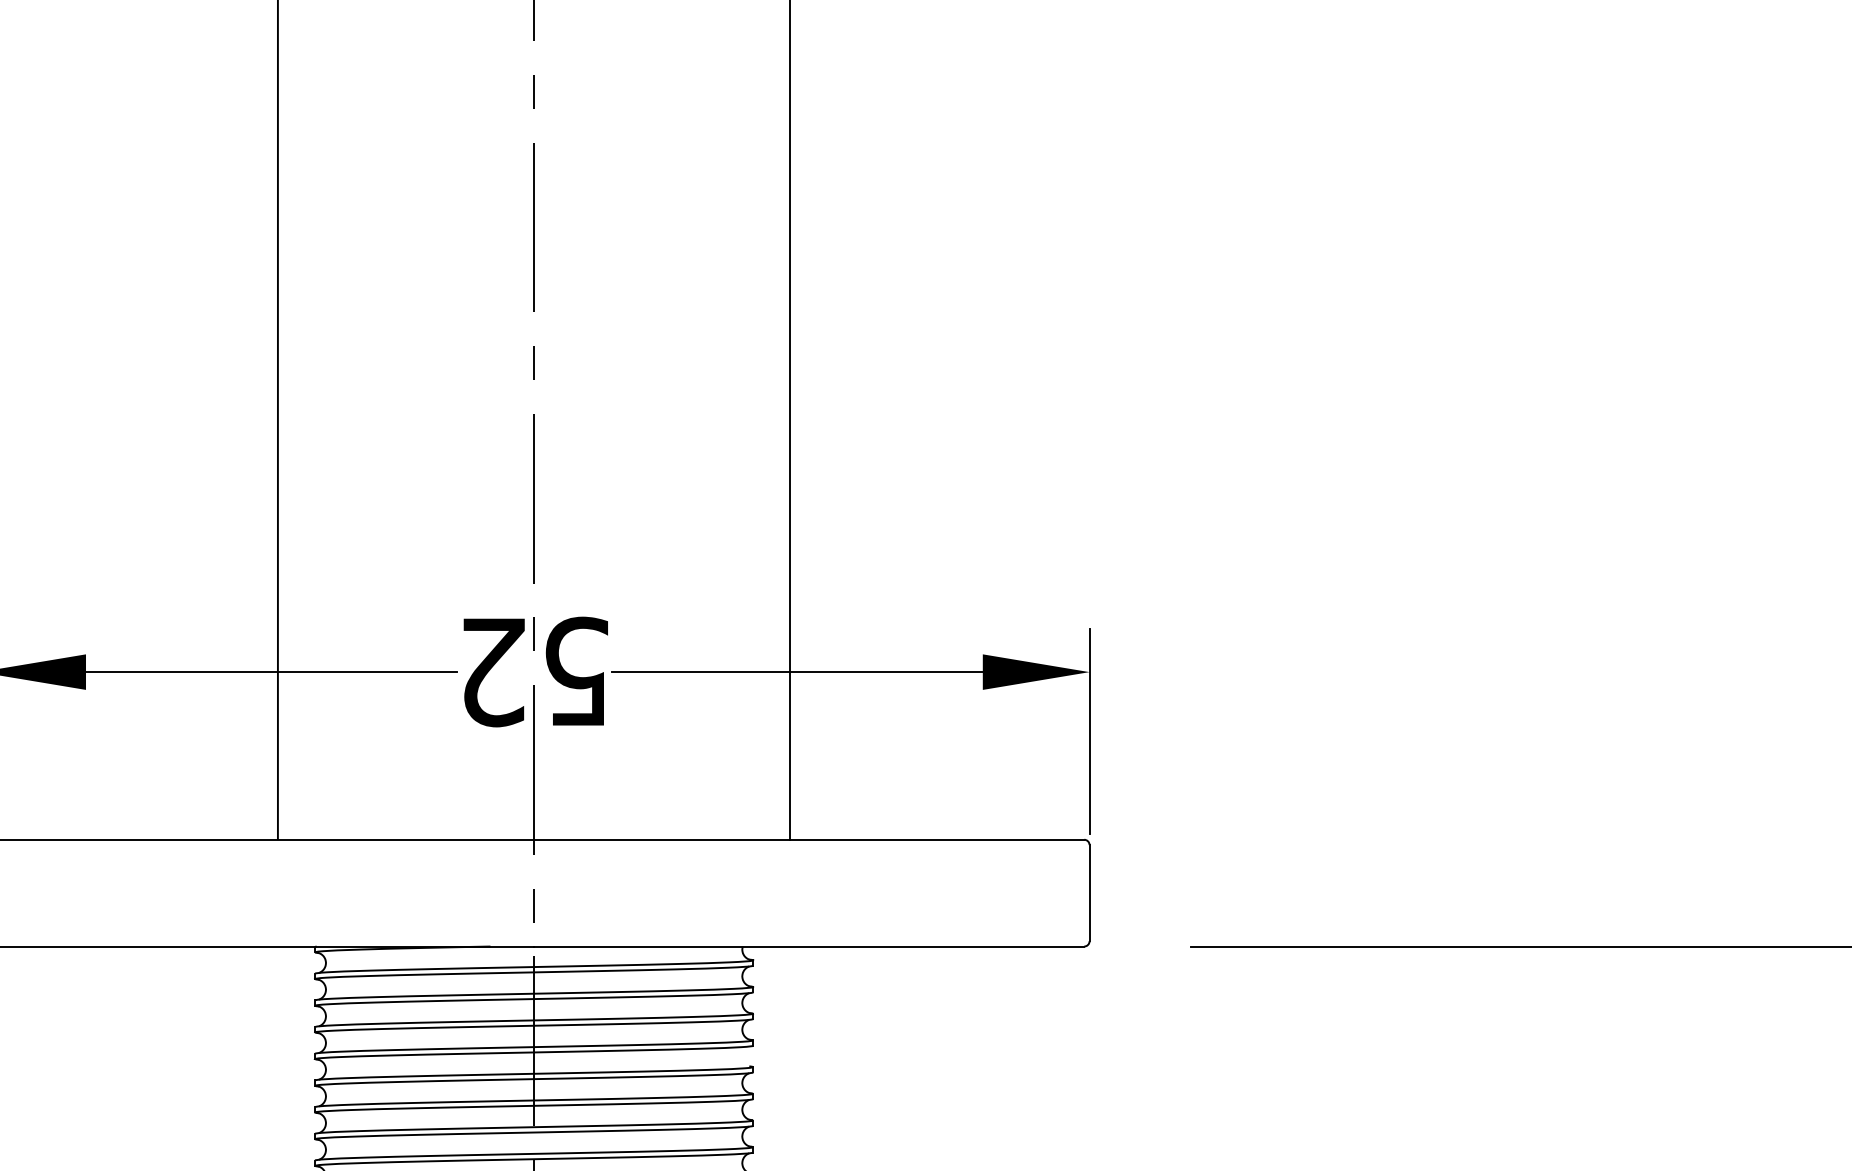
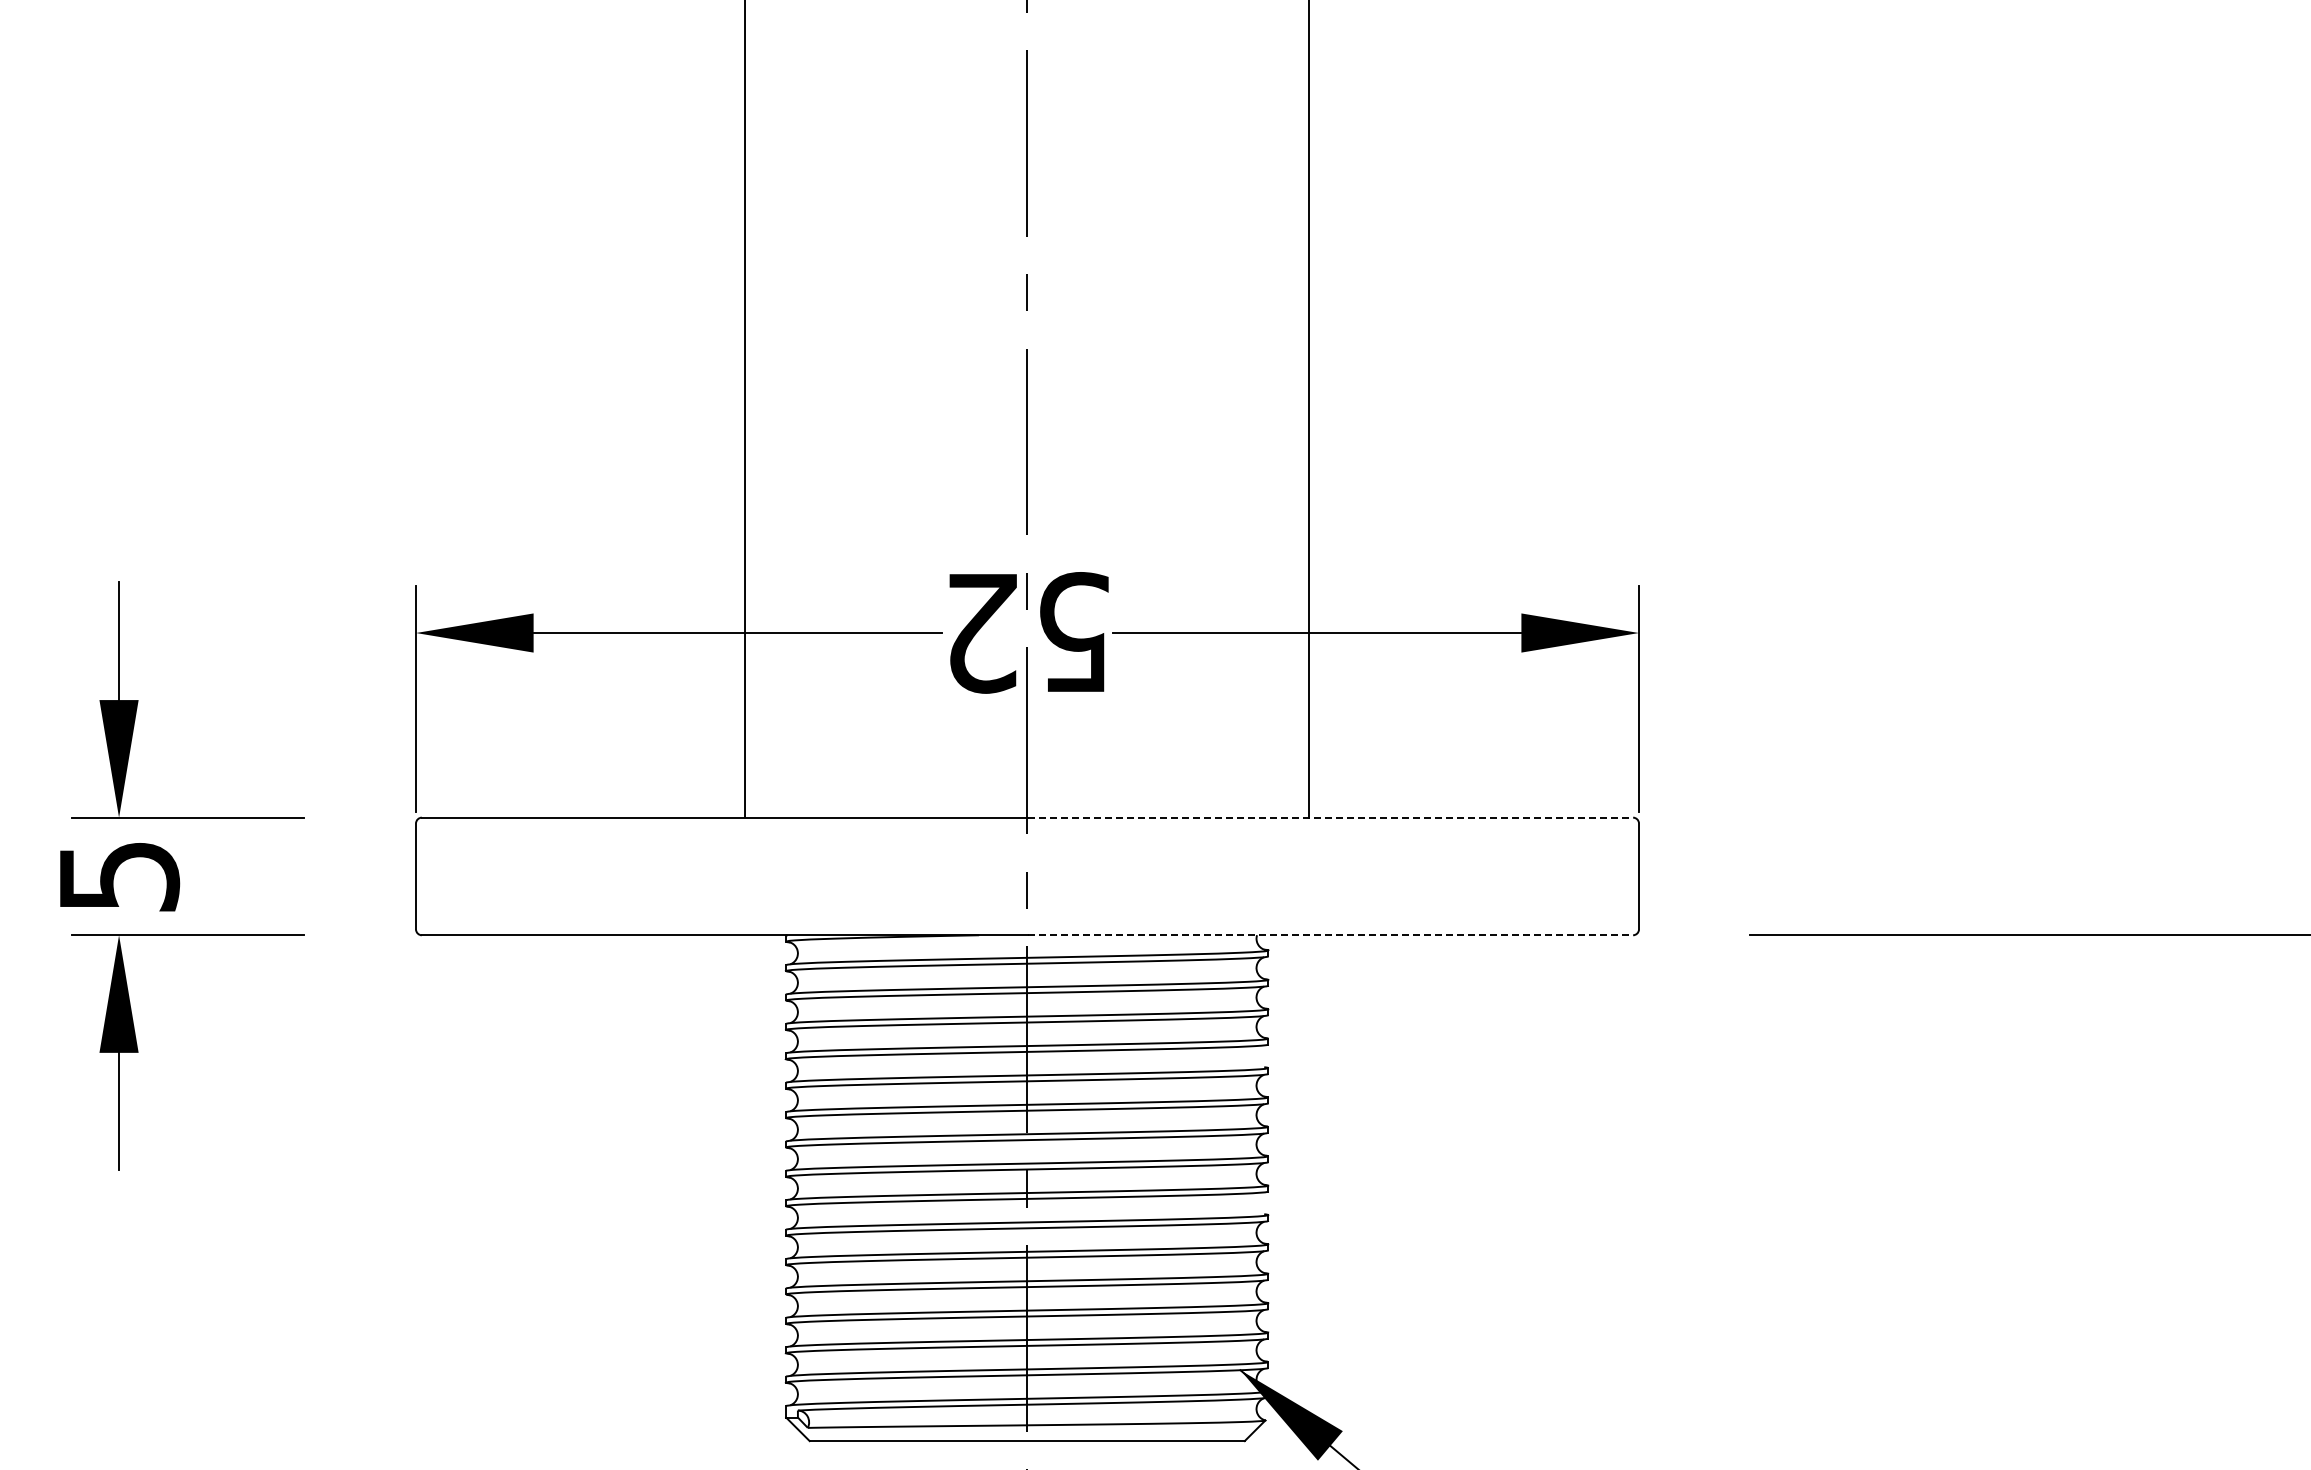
line: (809, 839) -> (1330, 817), solid -> dashed
line: (809, 946) -> (1330, 935), solid -> dashed

